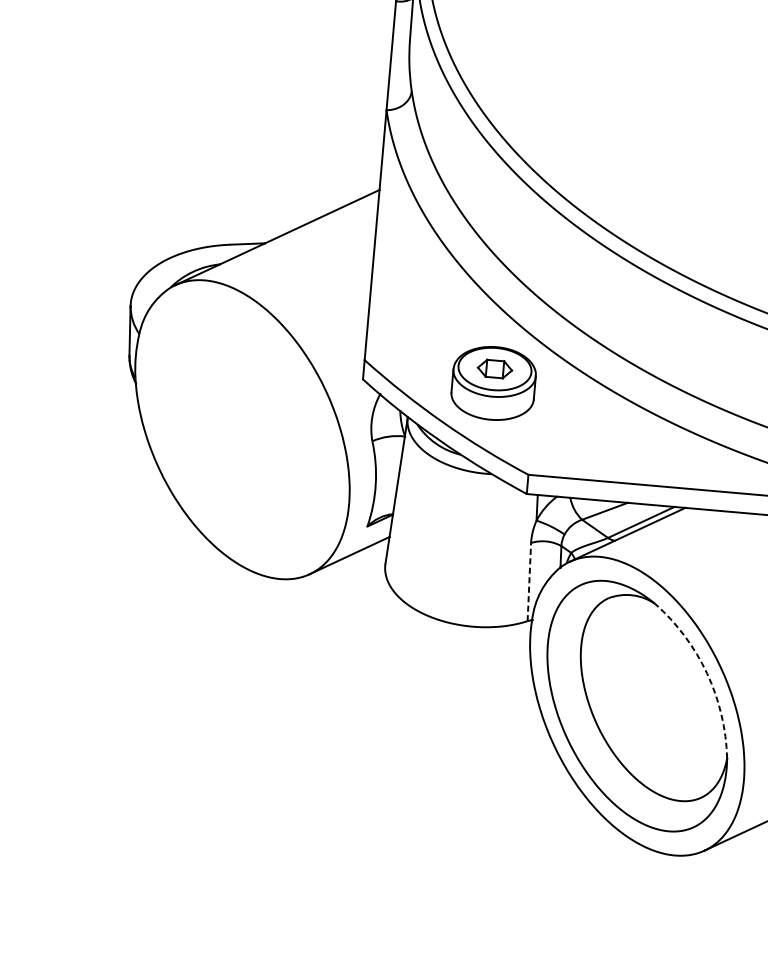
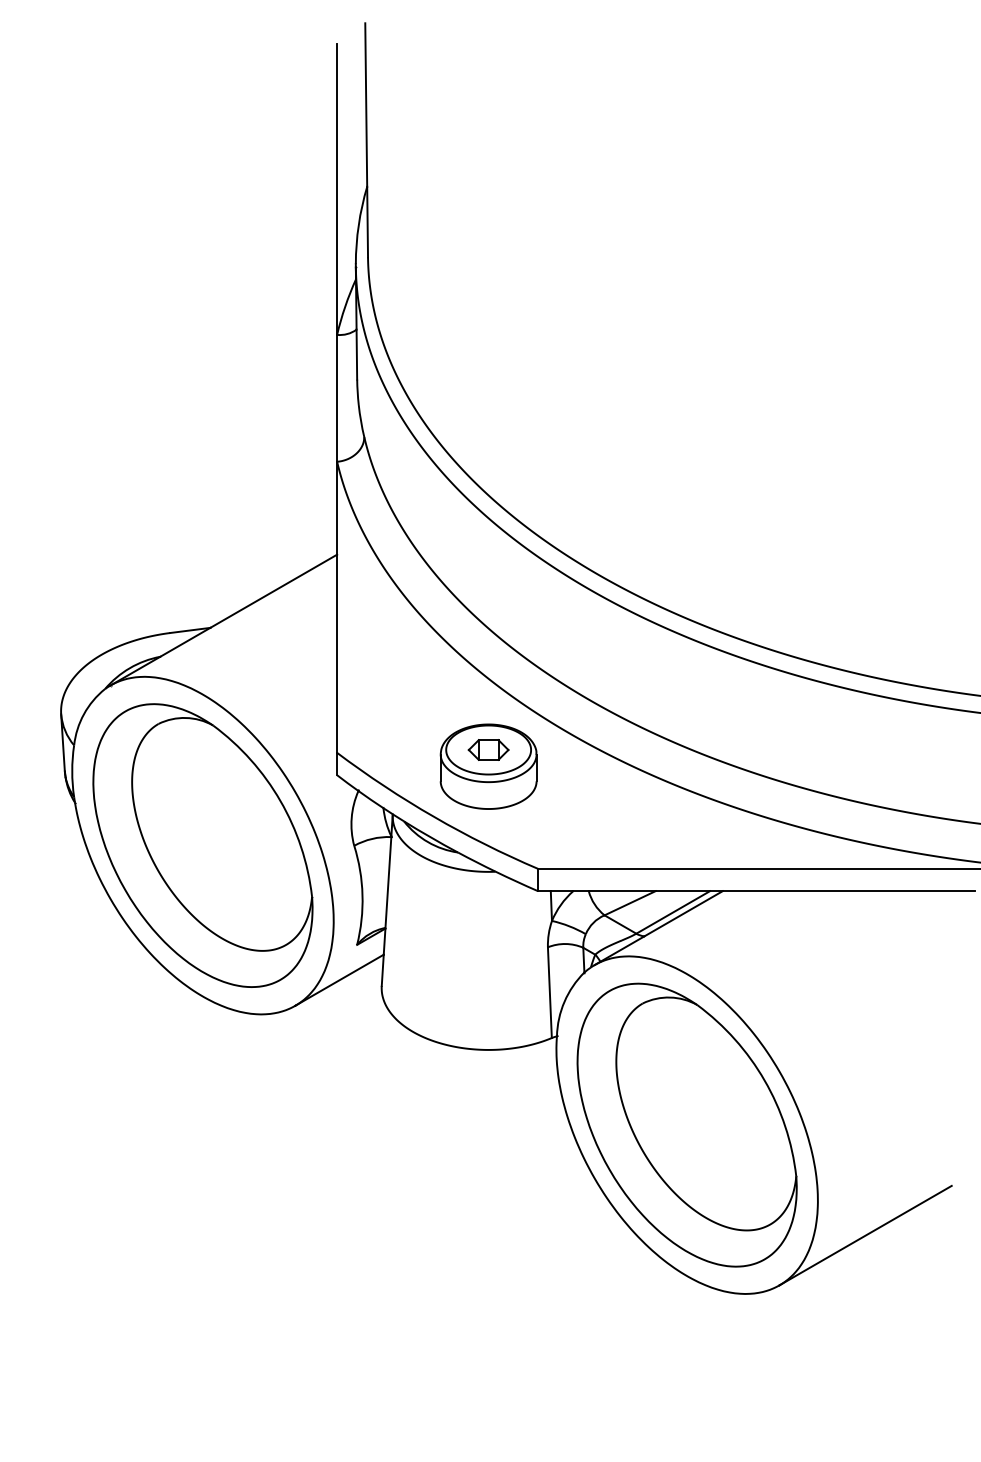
part: (242, 429) -> (202, 845), added
line: (529, 581) -> (549, 992), dashed -> solid
arc: (707, 673) -> (764, 1080), dashed -> solid

